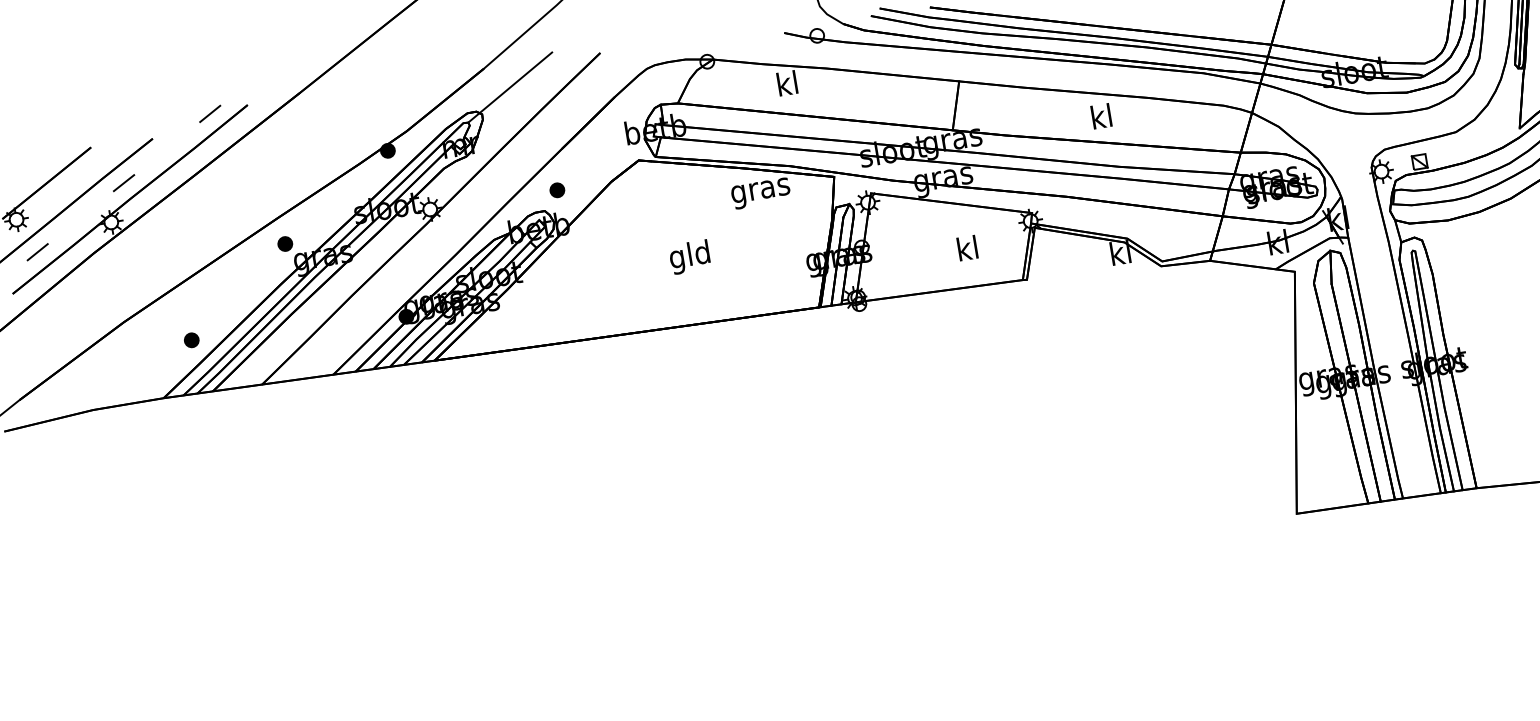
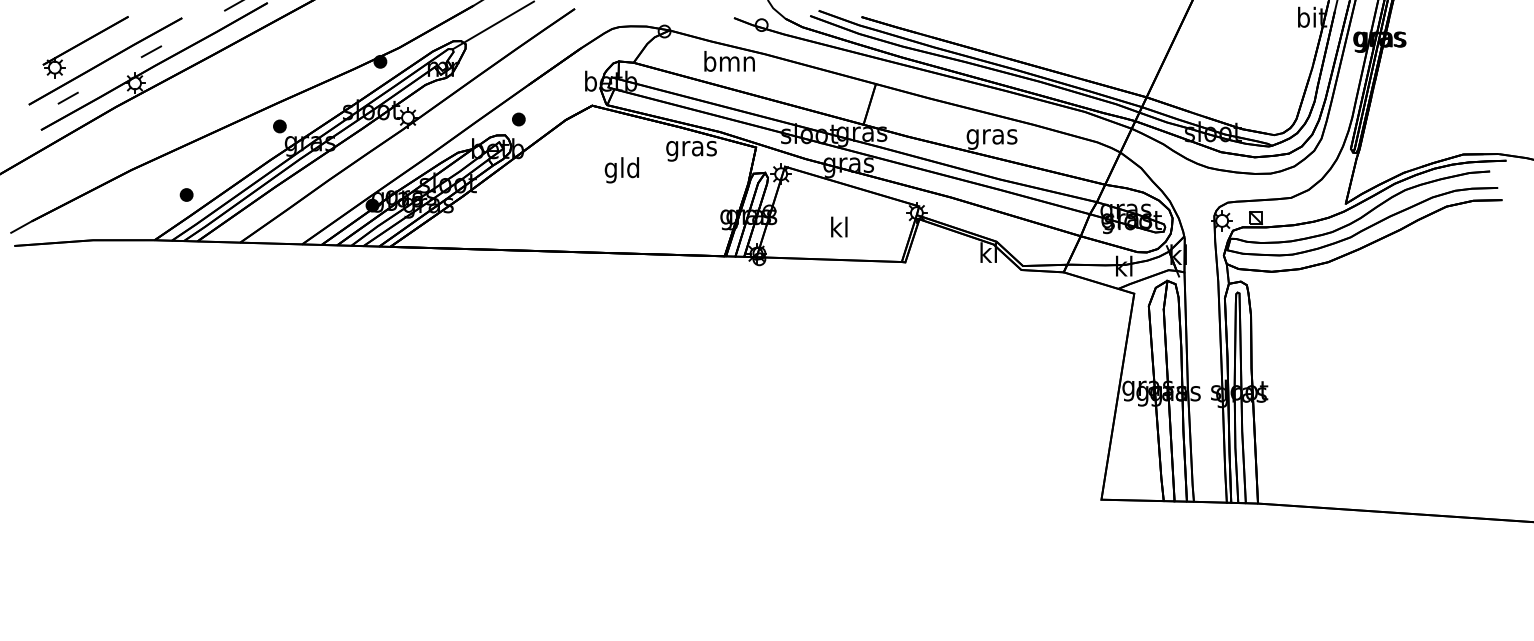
text: (787, 82) -> (729, 60), kl -> bmn
text: (1101, 119) -> (991, 136), kl -> gras
text: (967, 247) -> (839, 226), moved
text: (689, 257) -> (621, 170), moved

